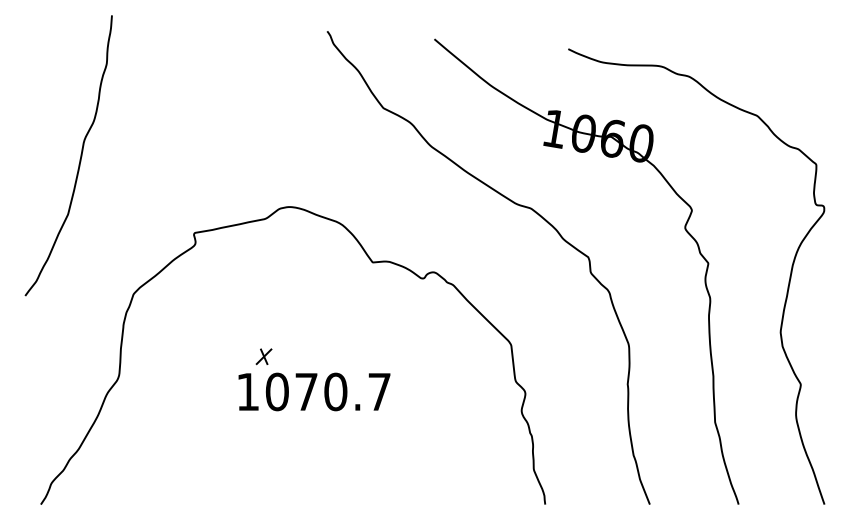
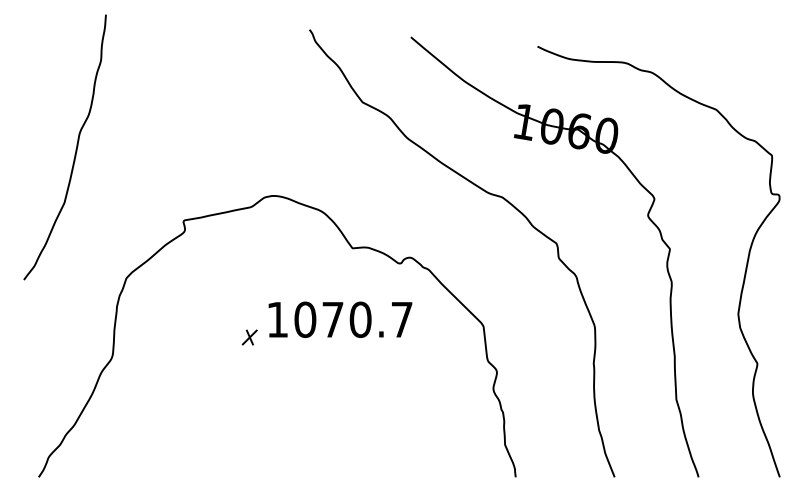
text: (314, 391) -> (340, 319), moved

